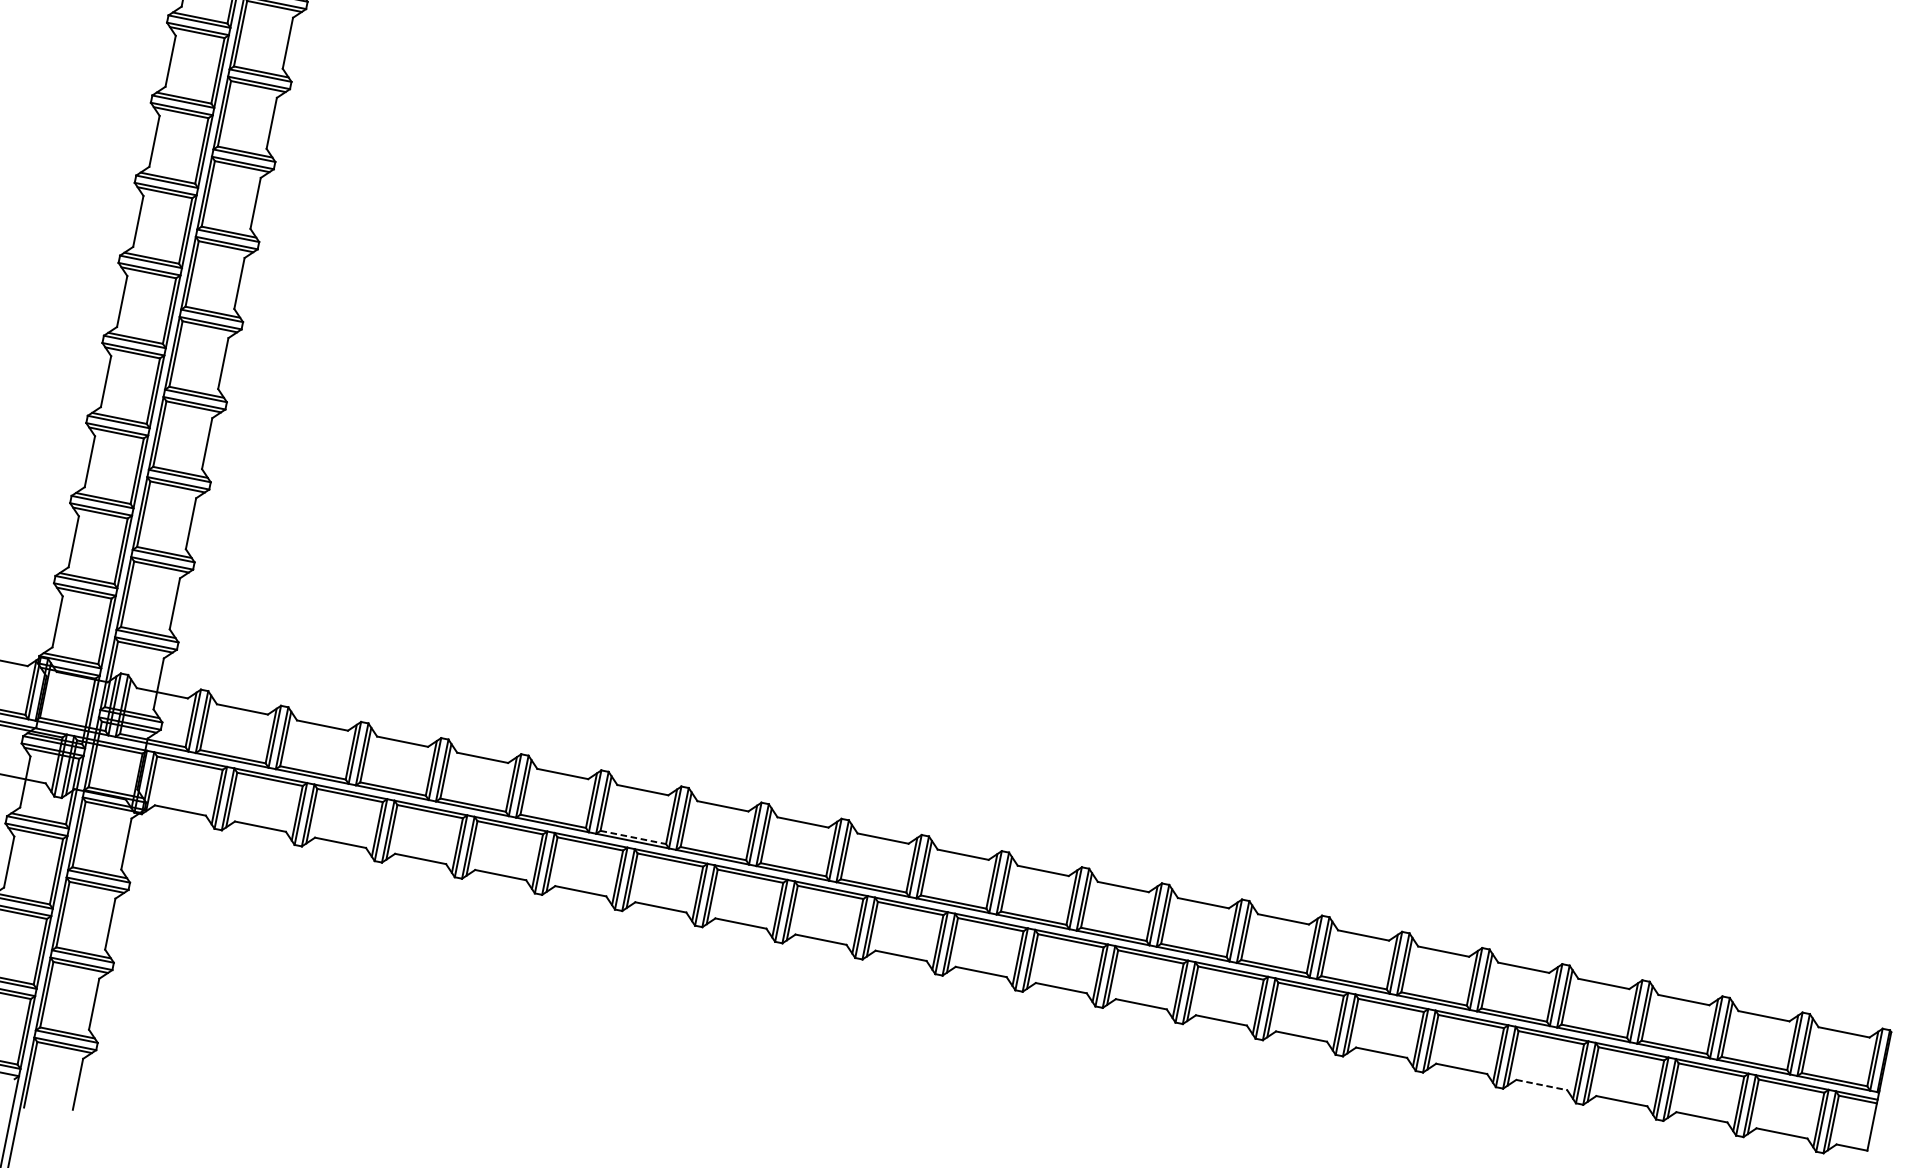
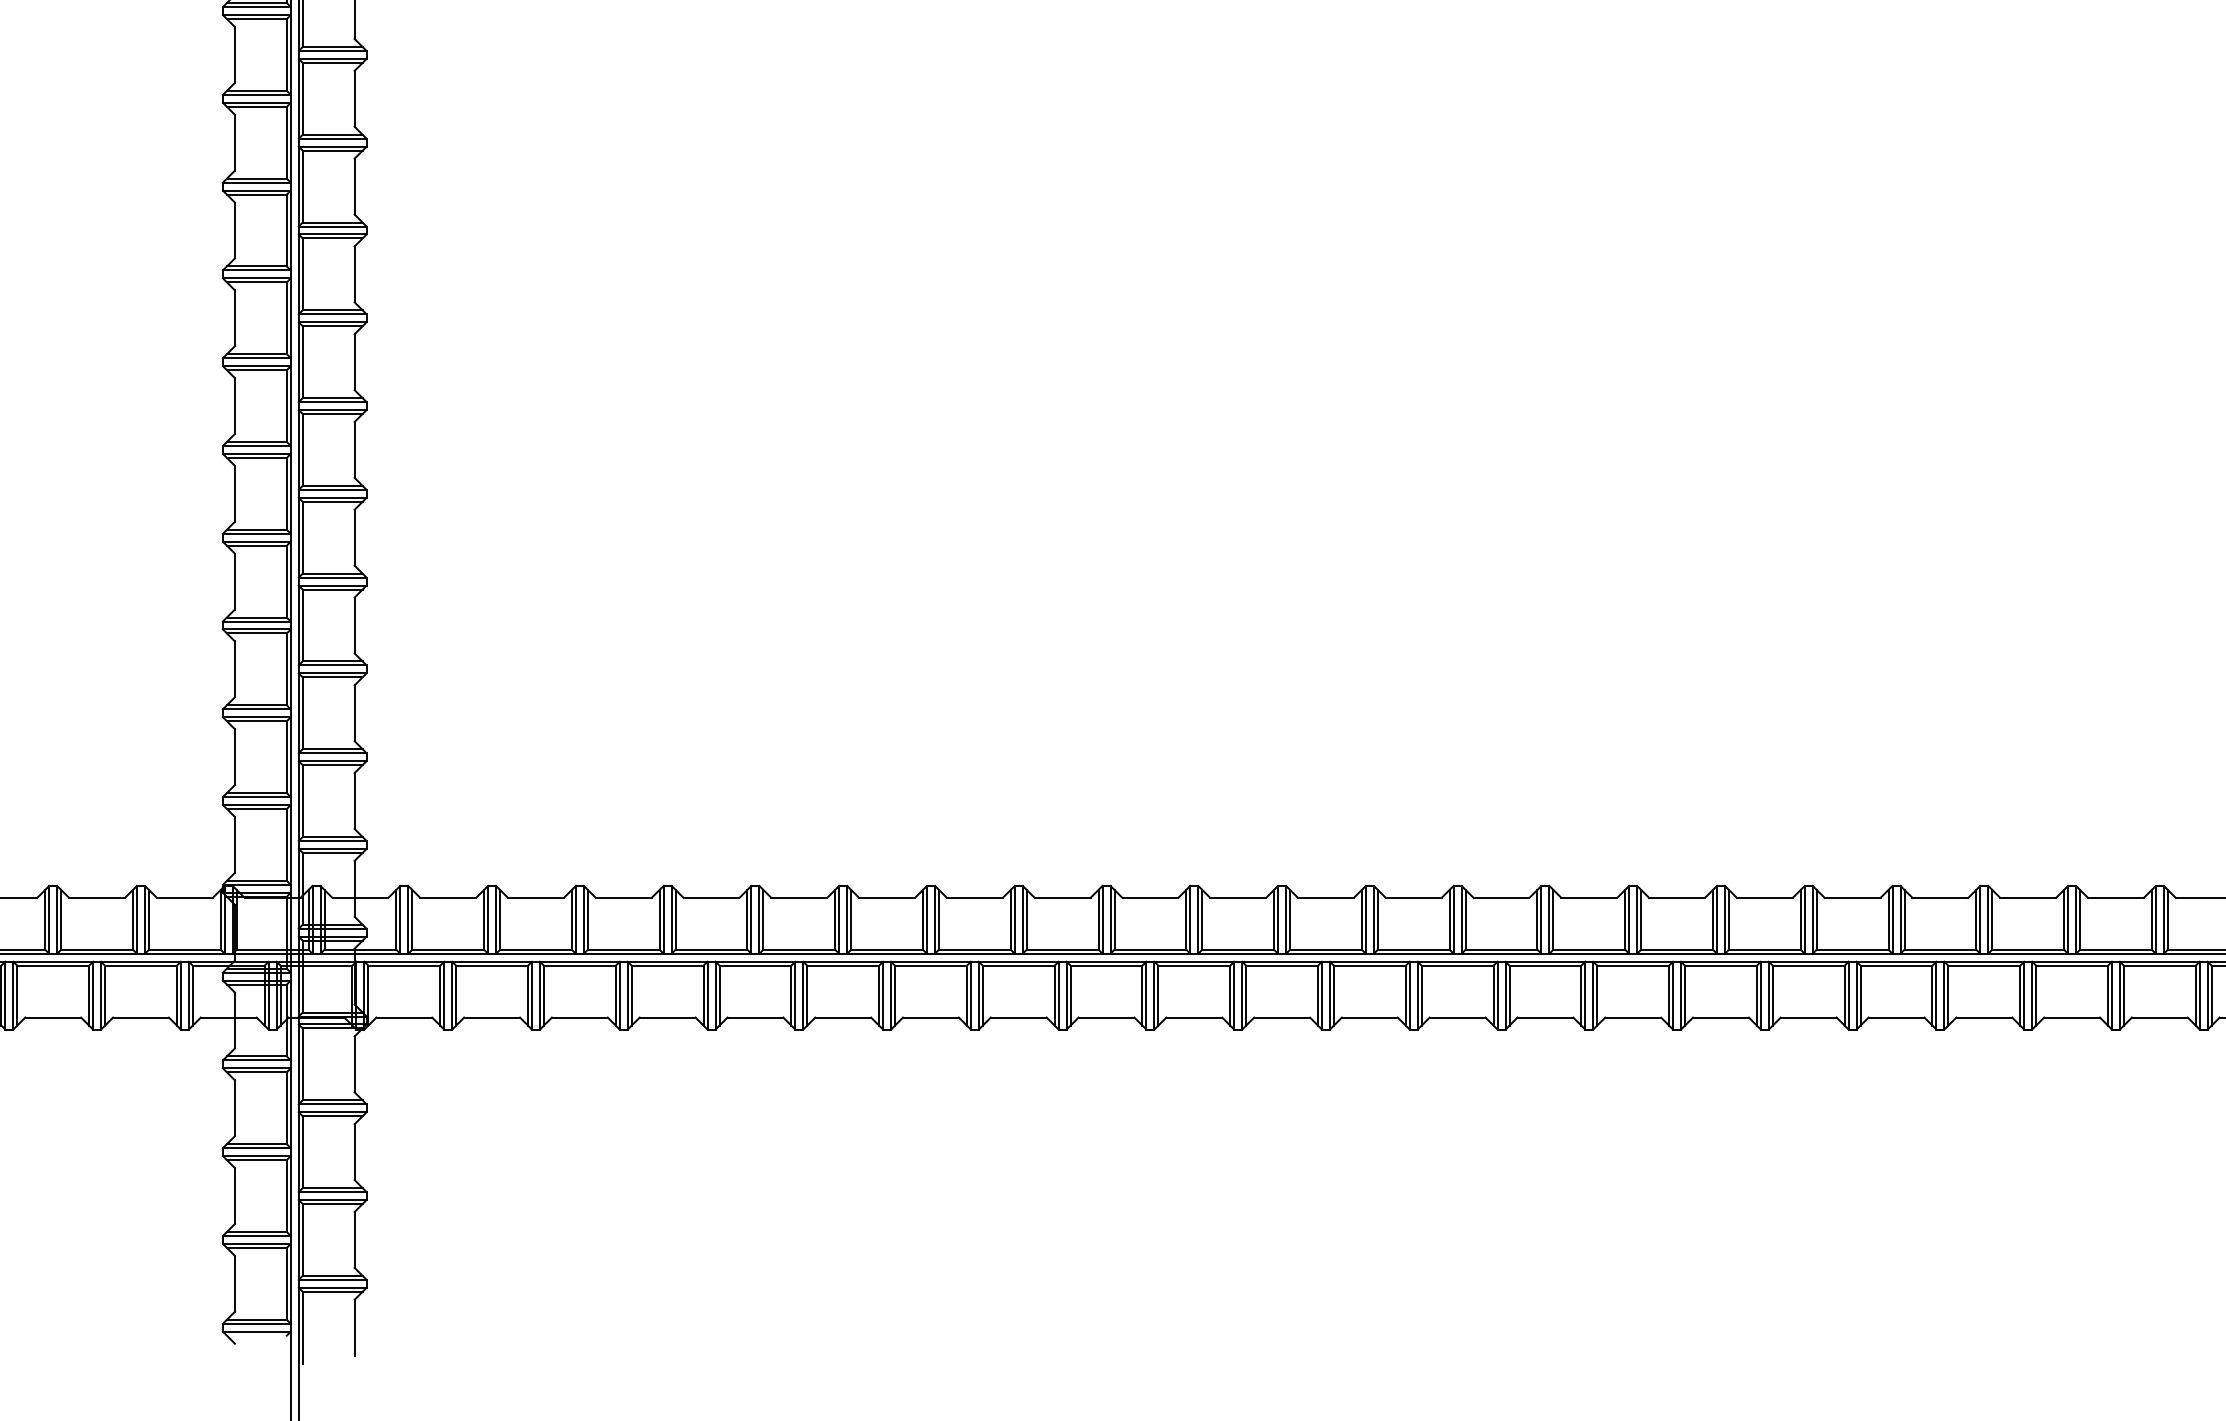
line: (633, 837) -> (887, 949), dashed -> solid
line: (1541, 1084) -> (1896, 1017), dashed -> solid

